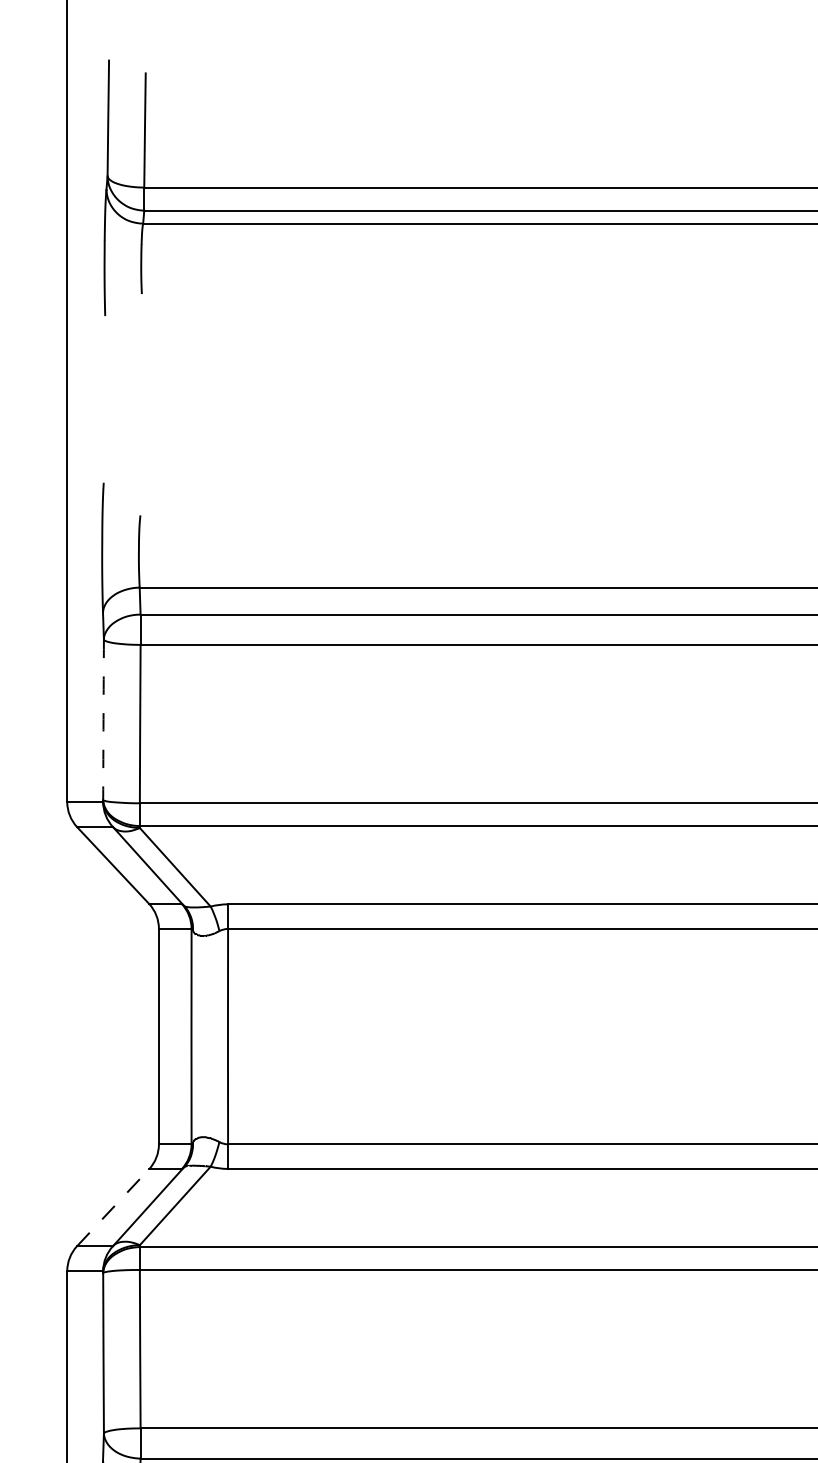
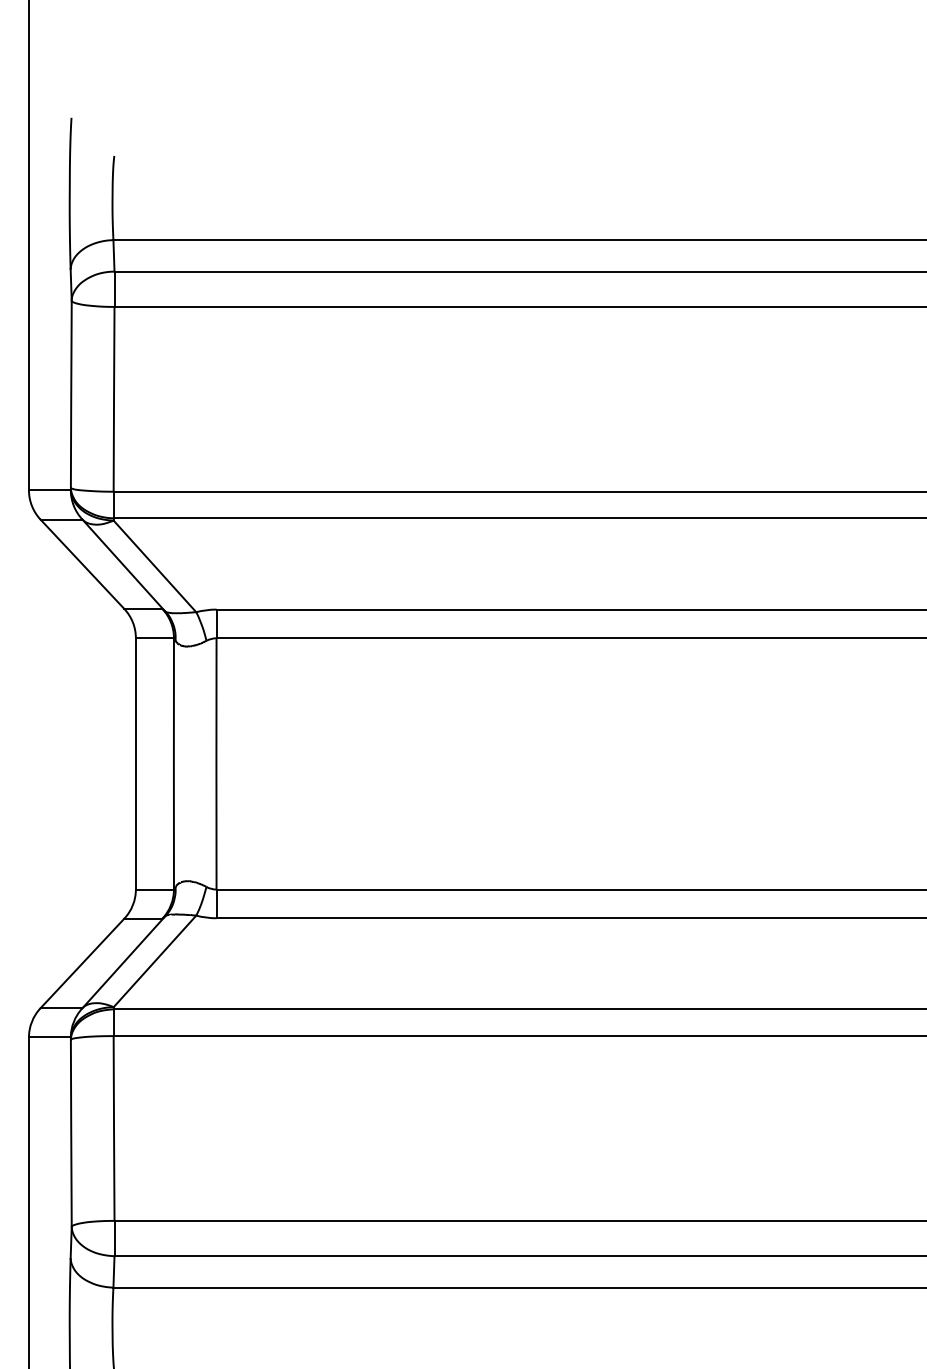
line: (103, 720) -> (71, 395), dashed -> solid
line: (113, 1207) -> (82, 963), dashed -> solid

